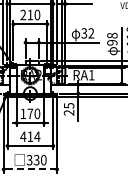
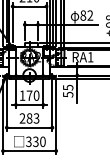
text: (84, 33) -> (83, 15), 32 -> 82
text: (68, 112) -> (67, 94), 25 -> 55
text: (30, 136) -> (29, 118), 414 -> 283
line: (30, 169) -> (29, 151), dashed -> solid

